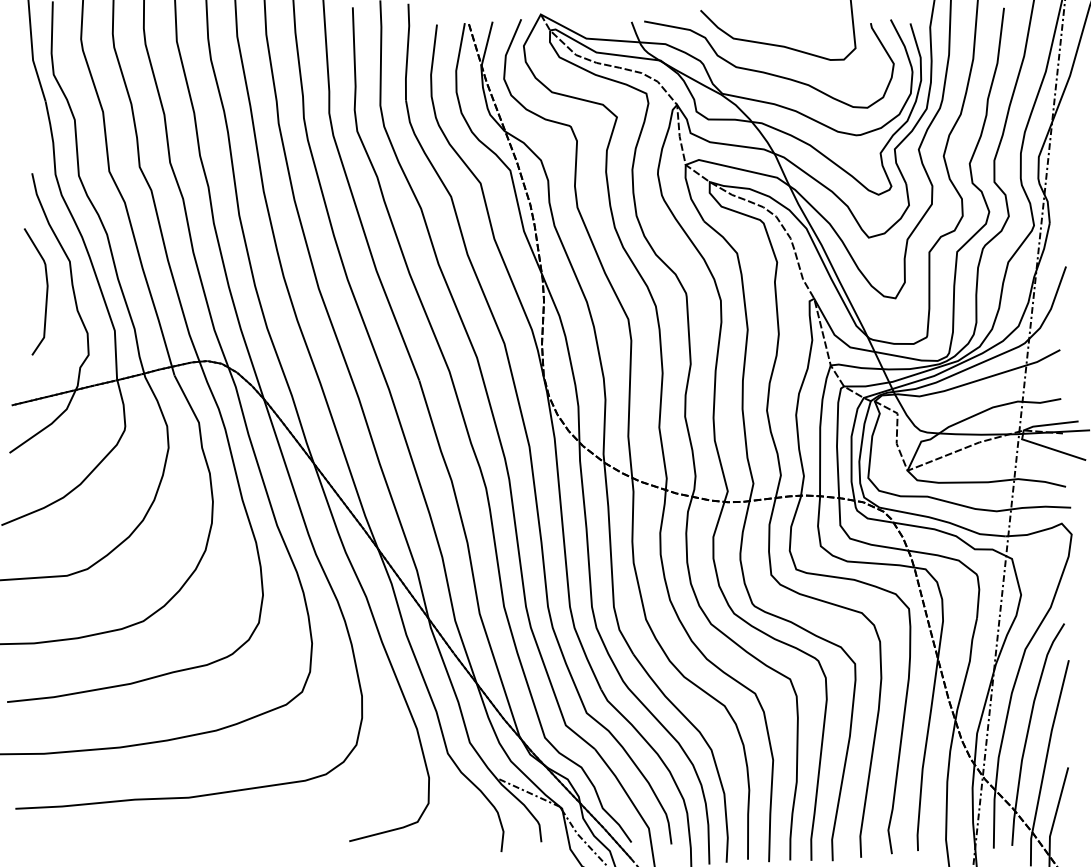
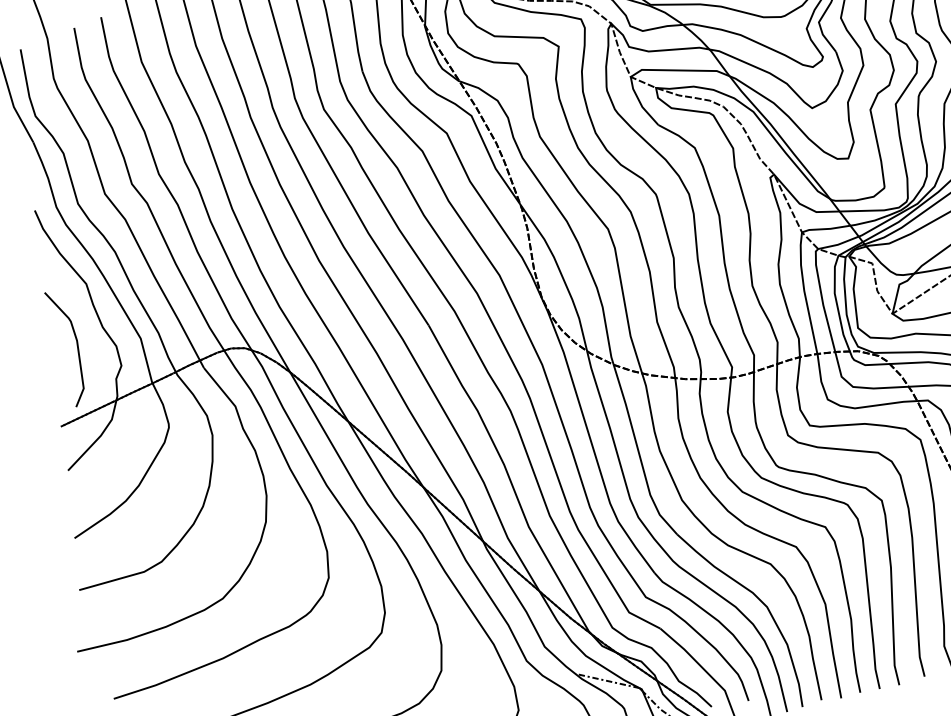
curve: (46, 291) -> (77, 346), moved

